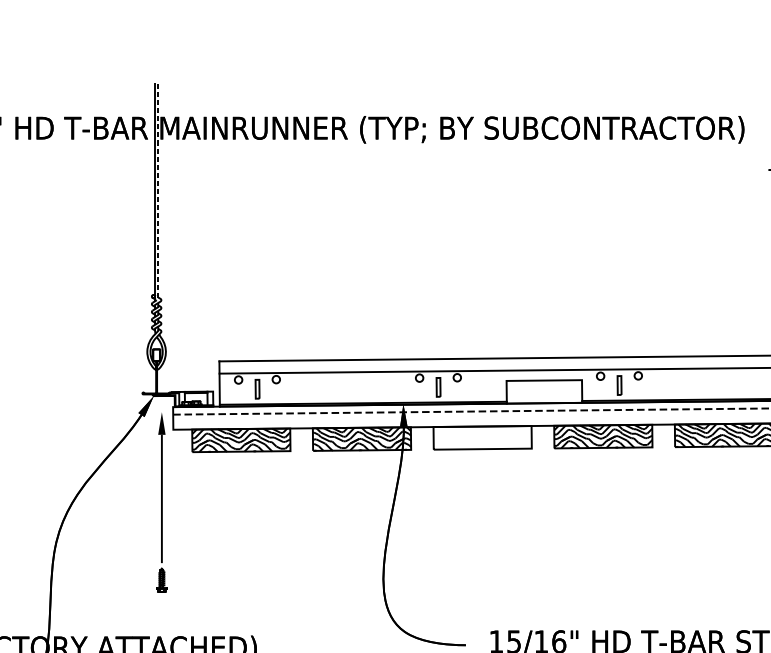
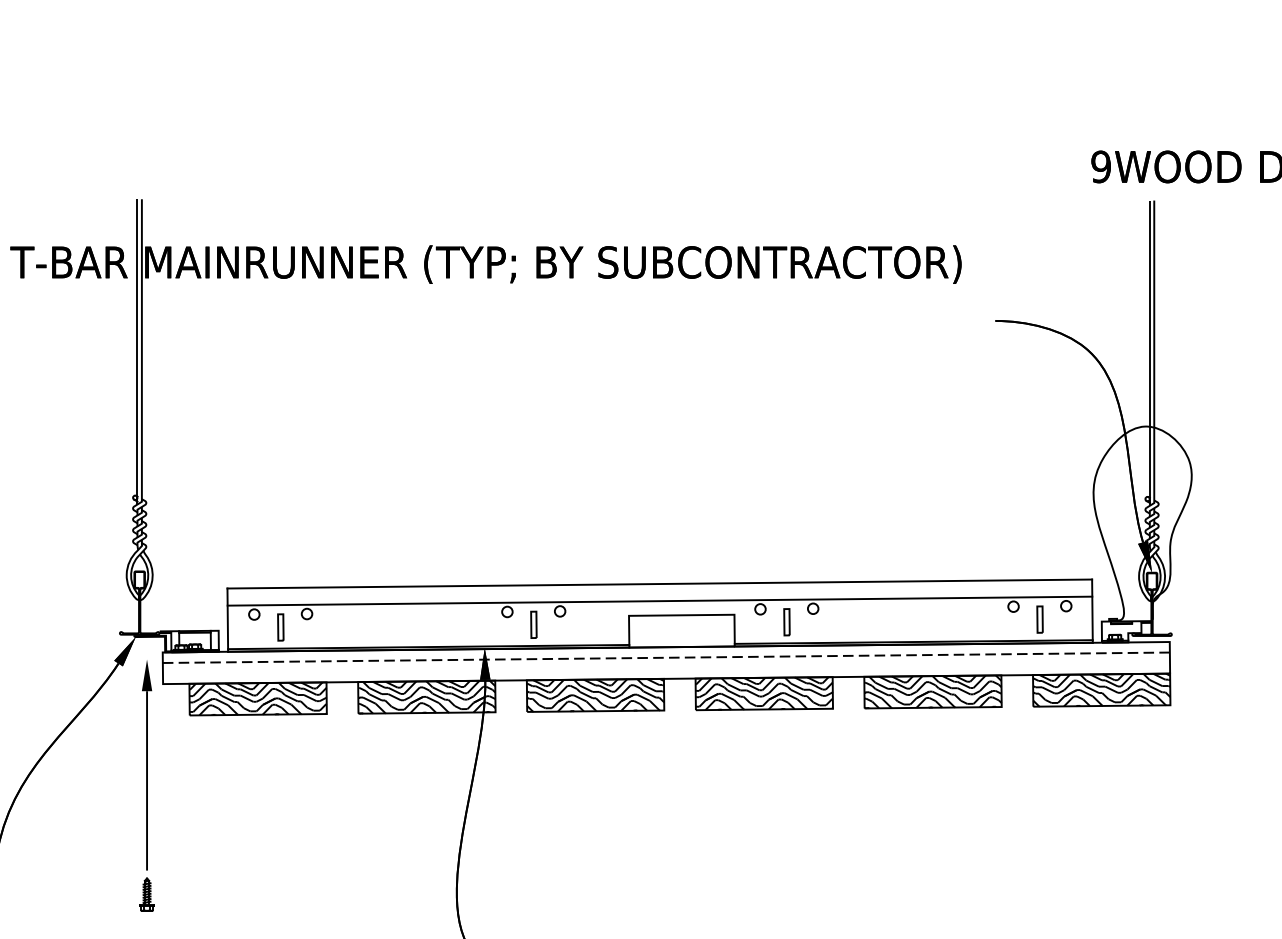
line: (157, 195) -> (141, 356), dashed -> solid
hatch: (482, 437) -> (595, 694), added

